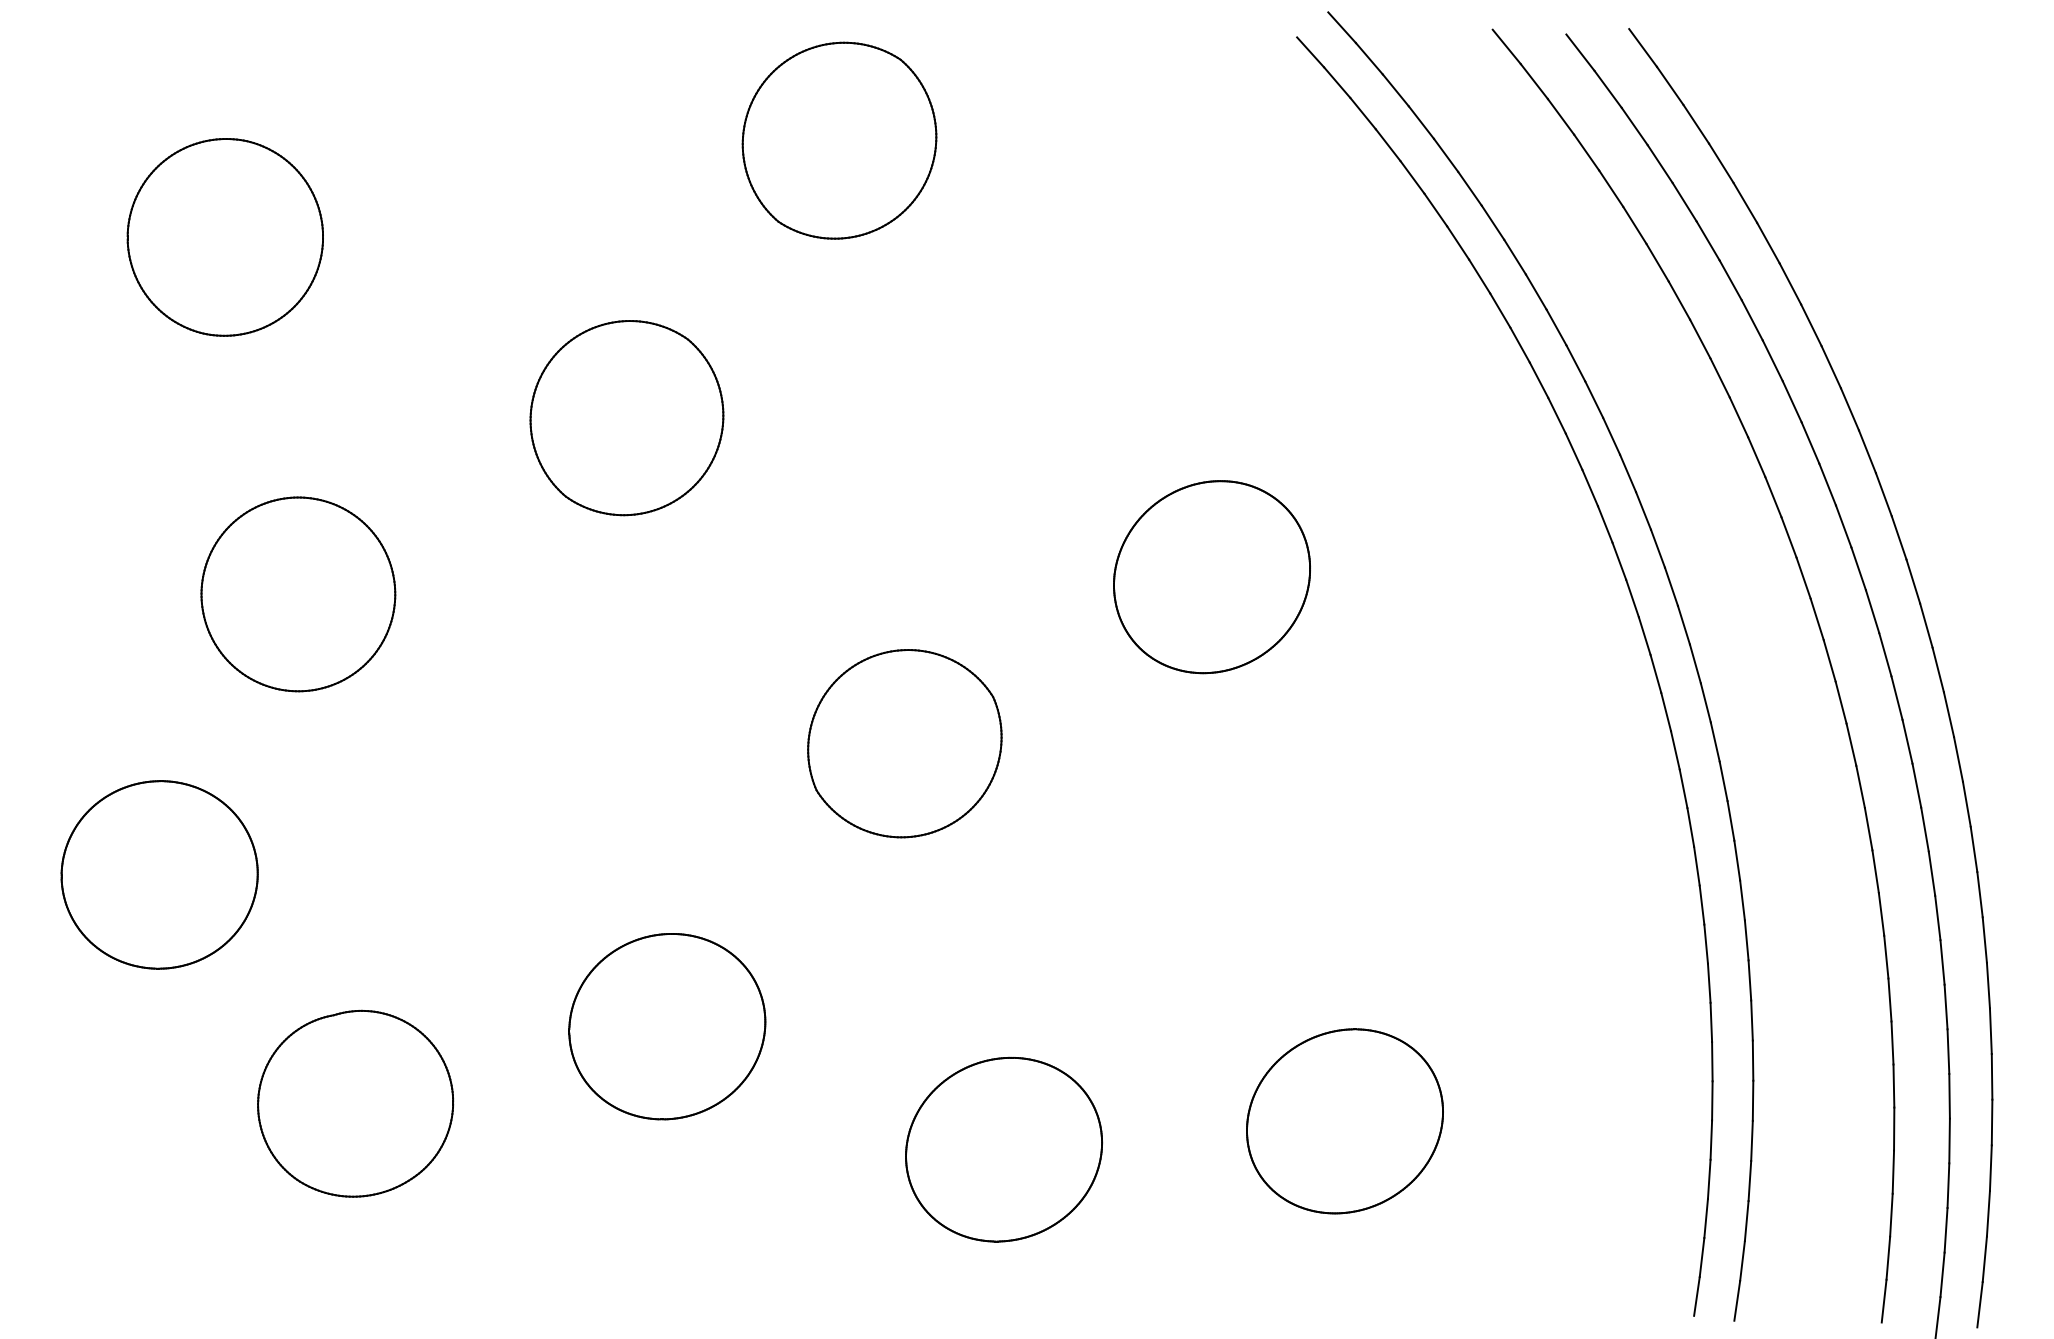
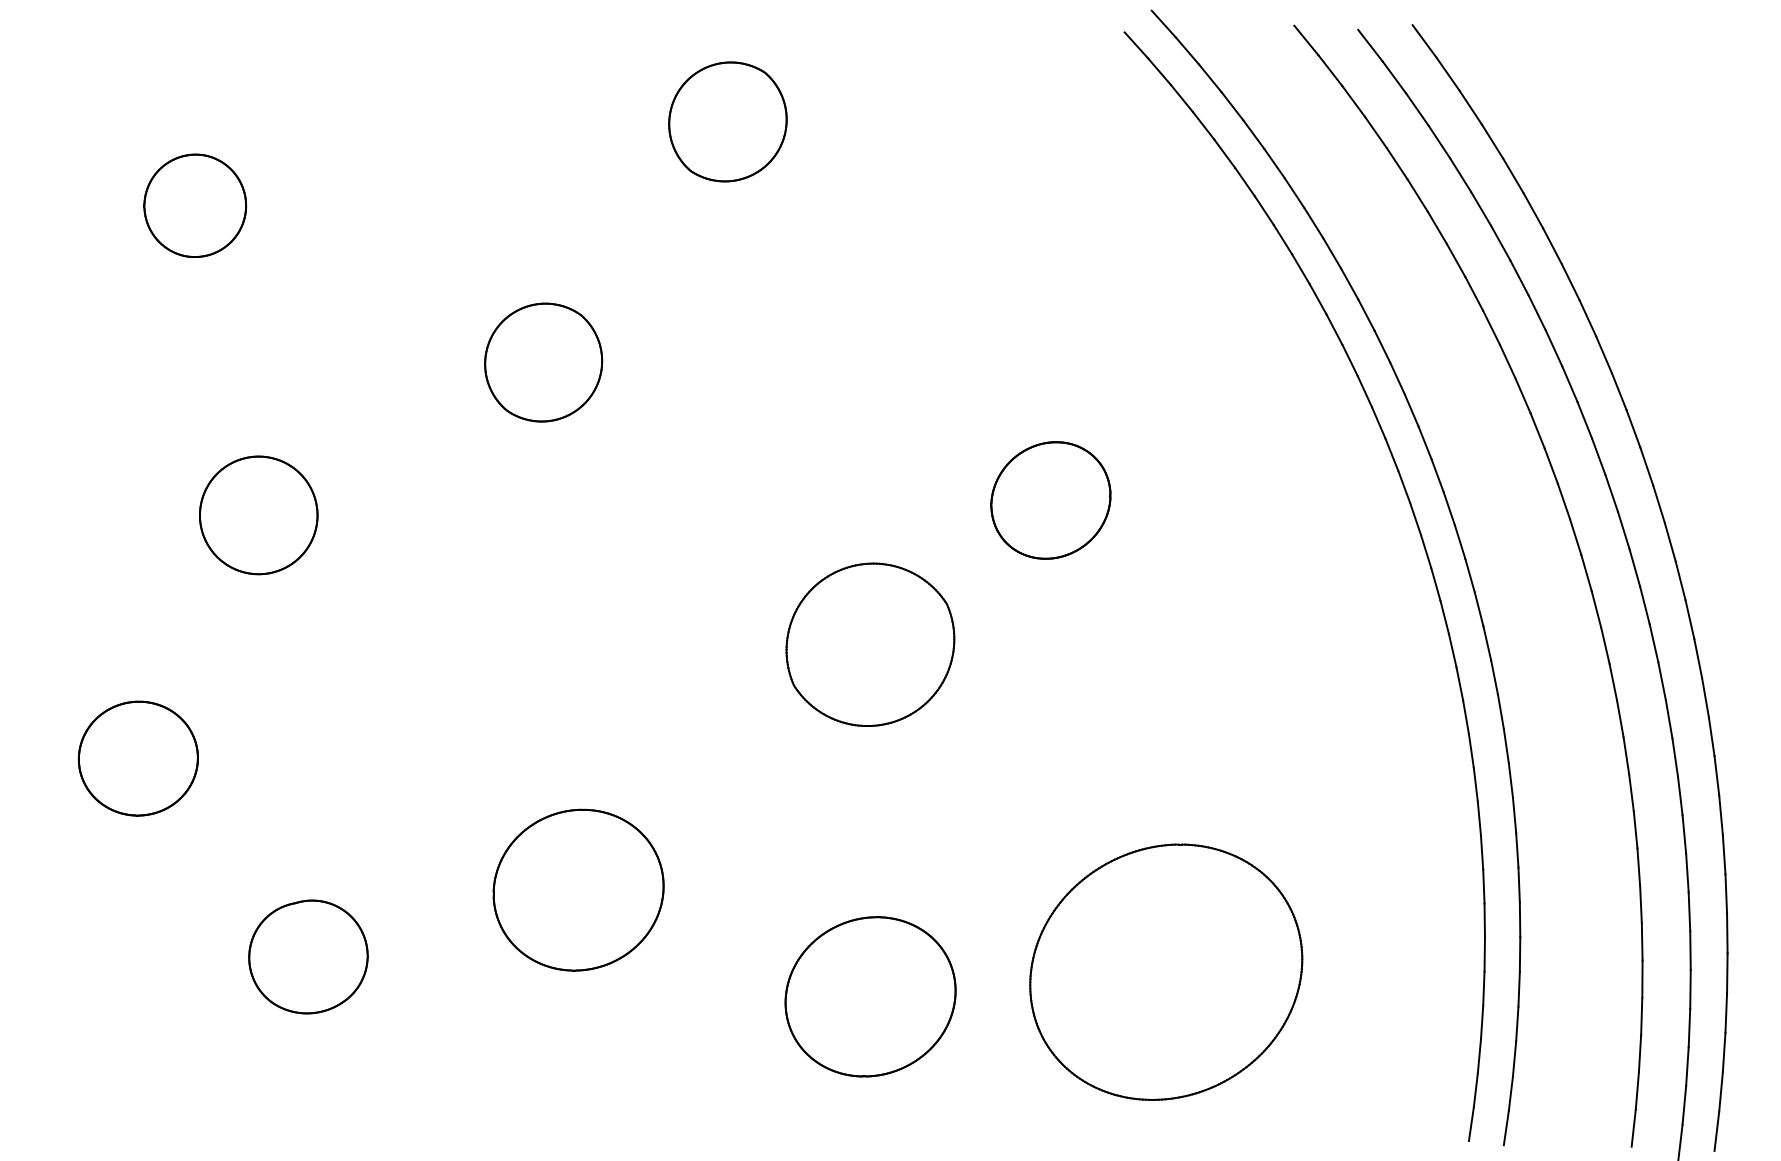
part: (839, 140) -> (727, 121), size x0.7
part: (224, 237) -> (194, 205), size x0.6
part: (626, 418) -> (543, 362), size x0.7
part: (1211, 577) -> (1050, 500), size x0.7
part: (298, 594) -> (258, 515), size x0.7
part: (904, 743) -> (870, 644), moved
part: (159, 874) -> (138, 758), size x0.7
part: (355, 1103) -> (308, 956), size x0.7
part: (1344, 1121) -> (1165, 972), size x1.6

